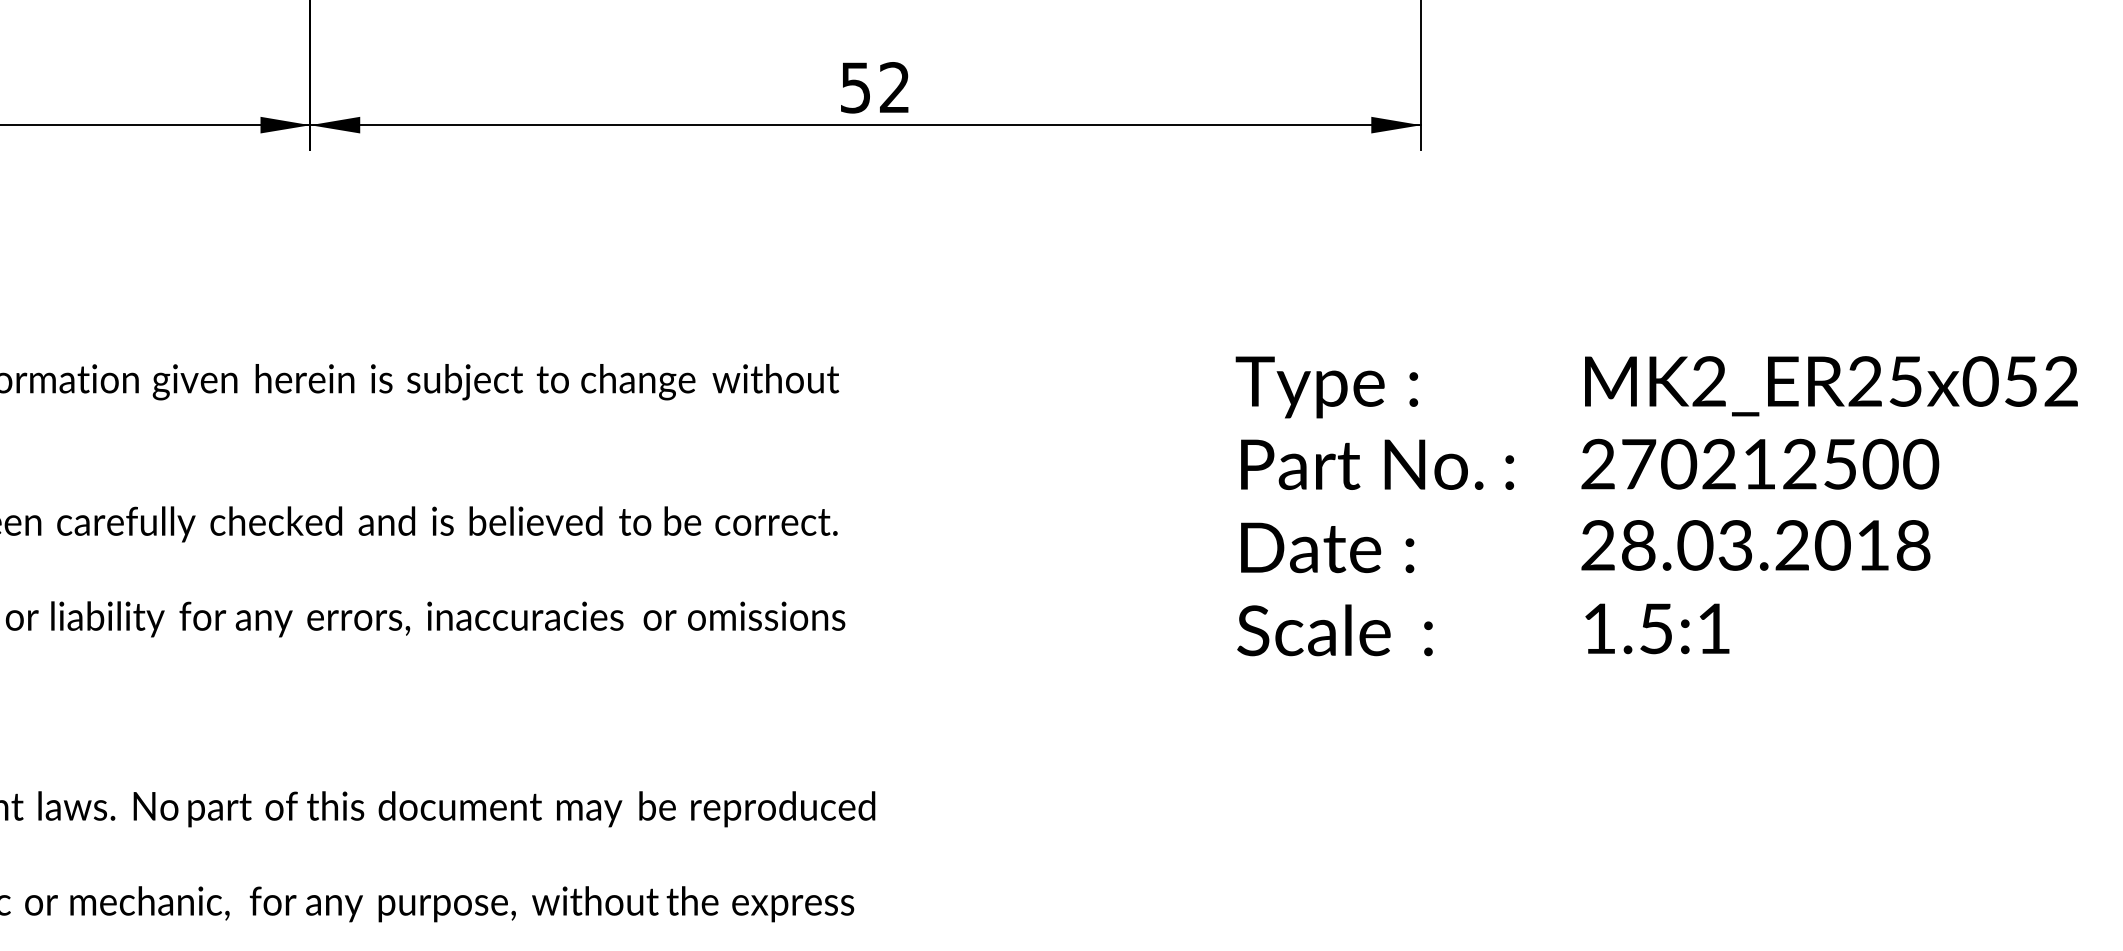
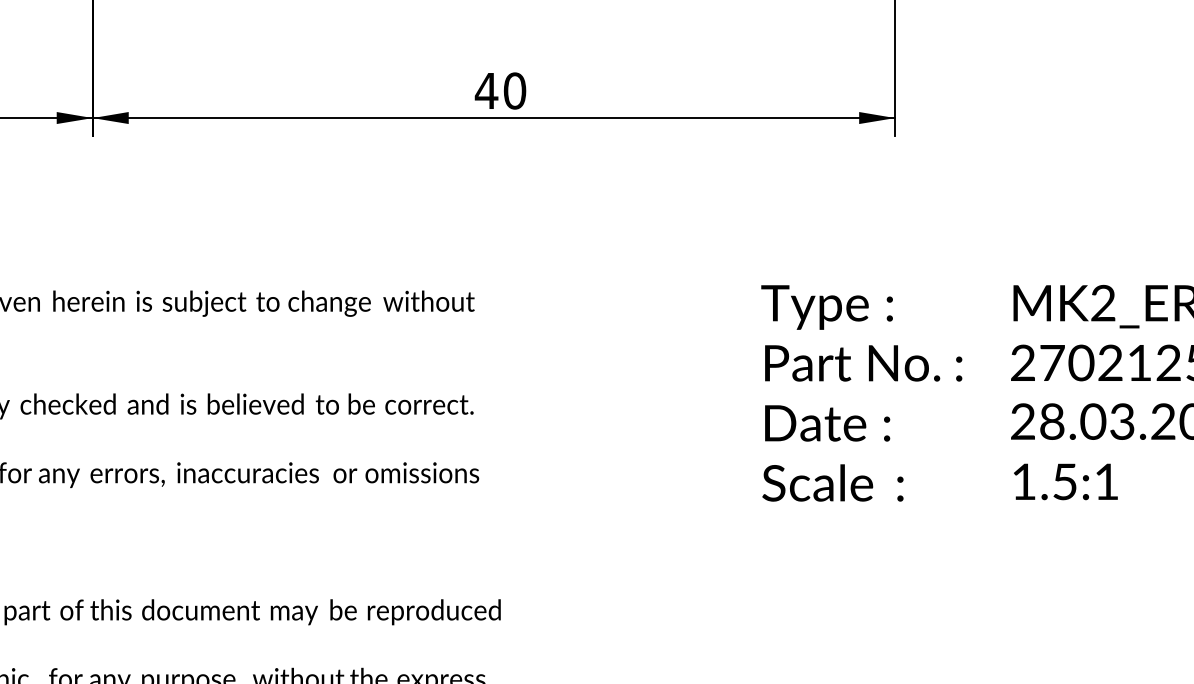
text: (874, 87) -> (500, 90), 52 -> 40

